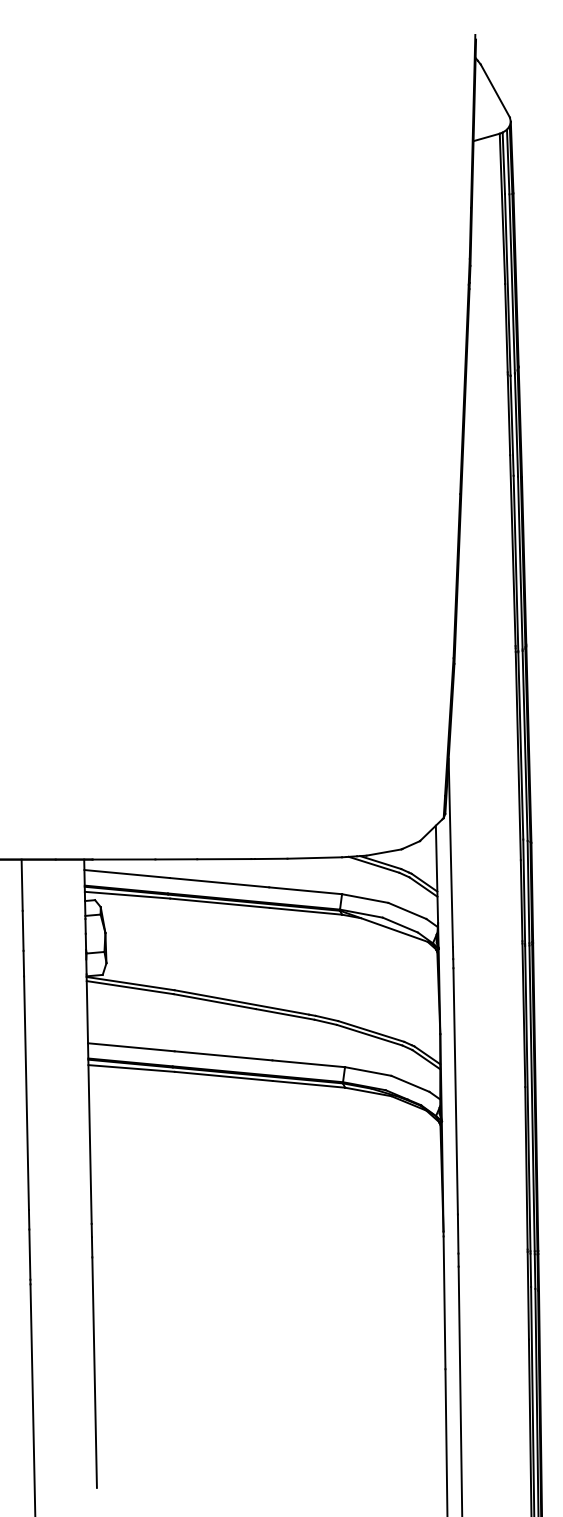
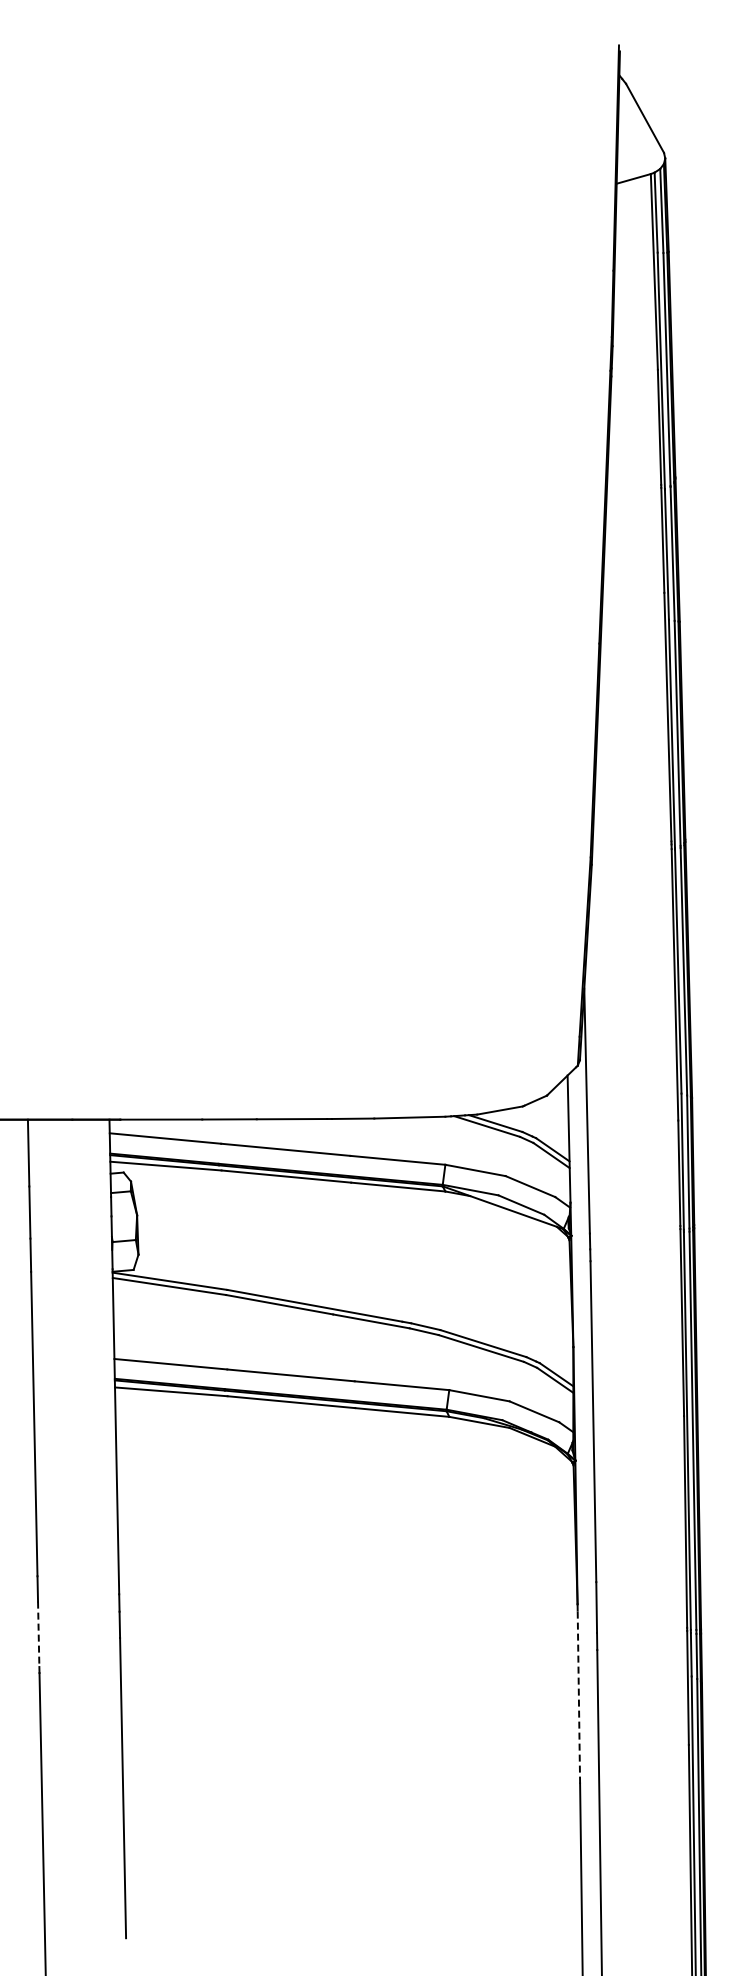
line: (29, 1254) -> (38, 1634), solid -> dashed
line: (444, 1302) -> (578, 1696), solid -> dashed

